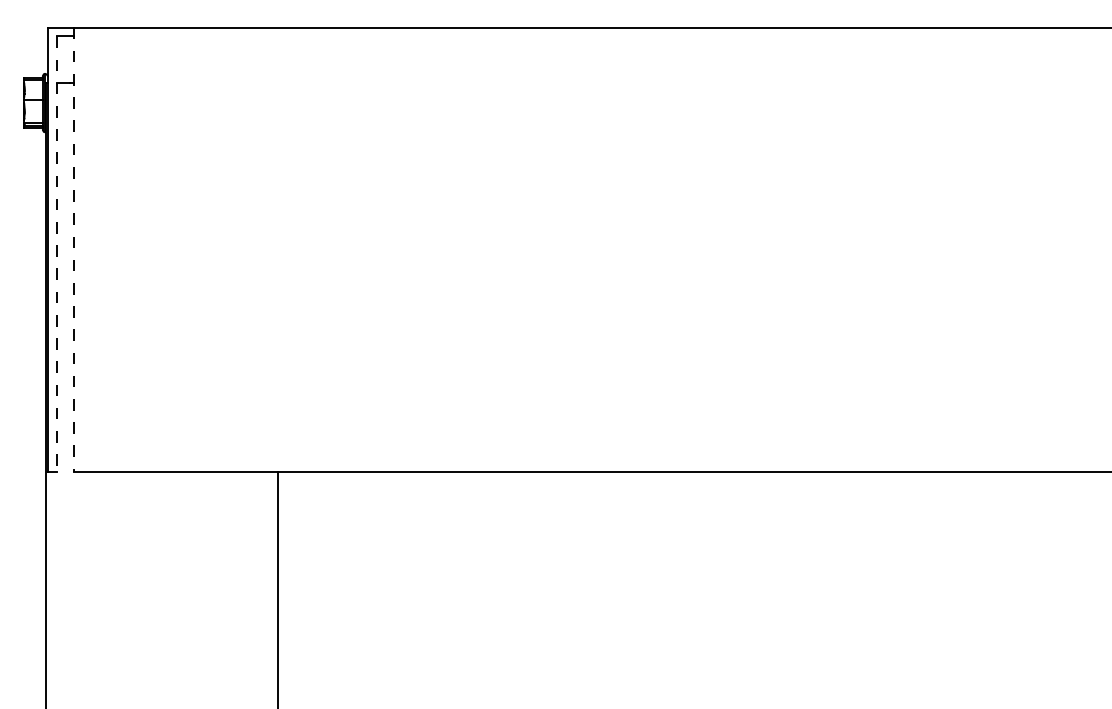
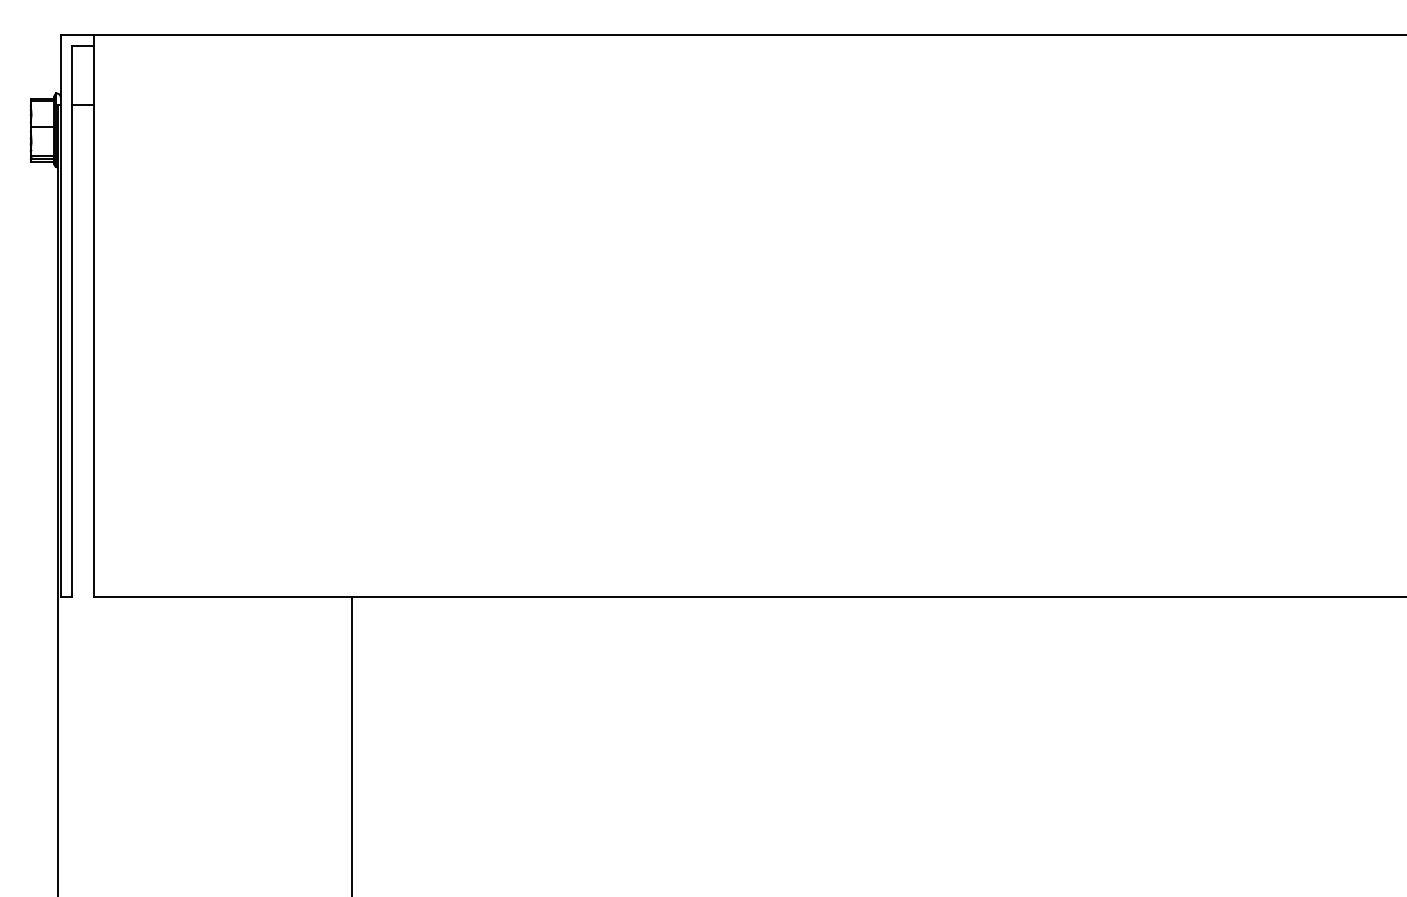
line: (74, 250) -> (94, 316), dashed -> solid
line: (56, 254) -> (71, 321), dashed -> solid

